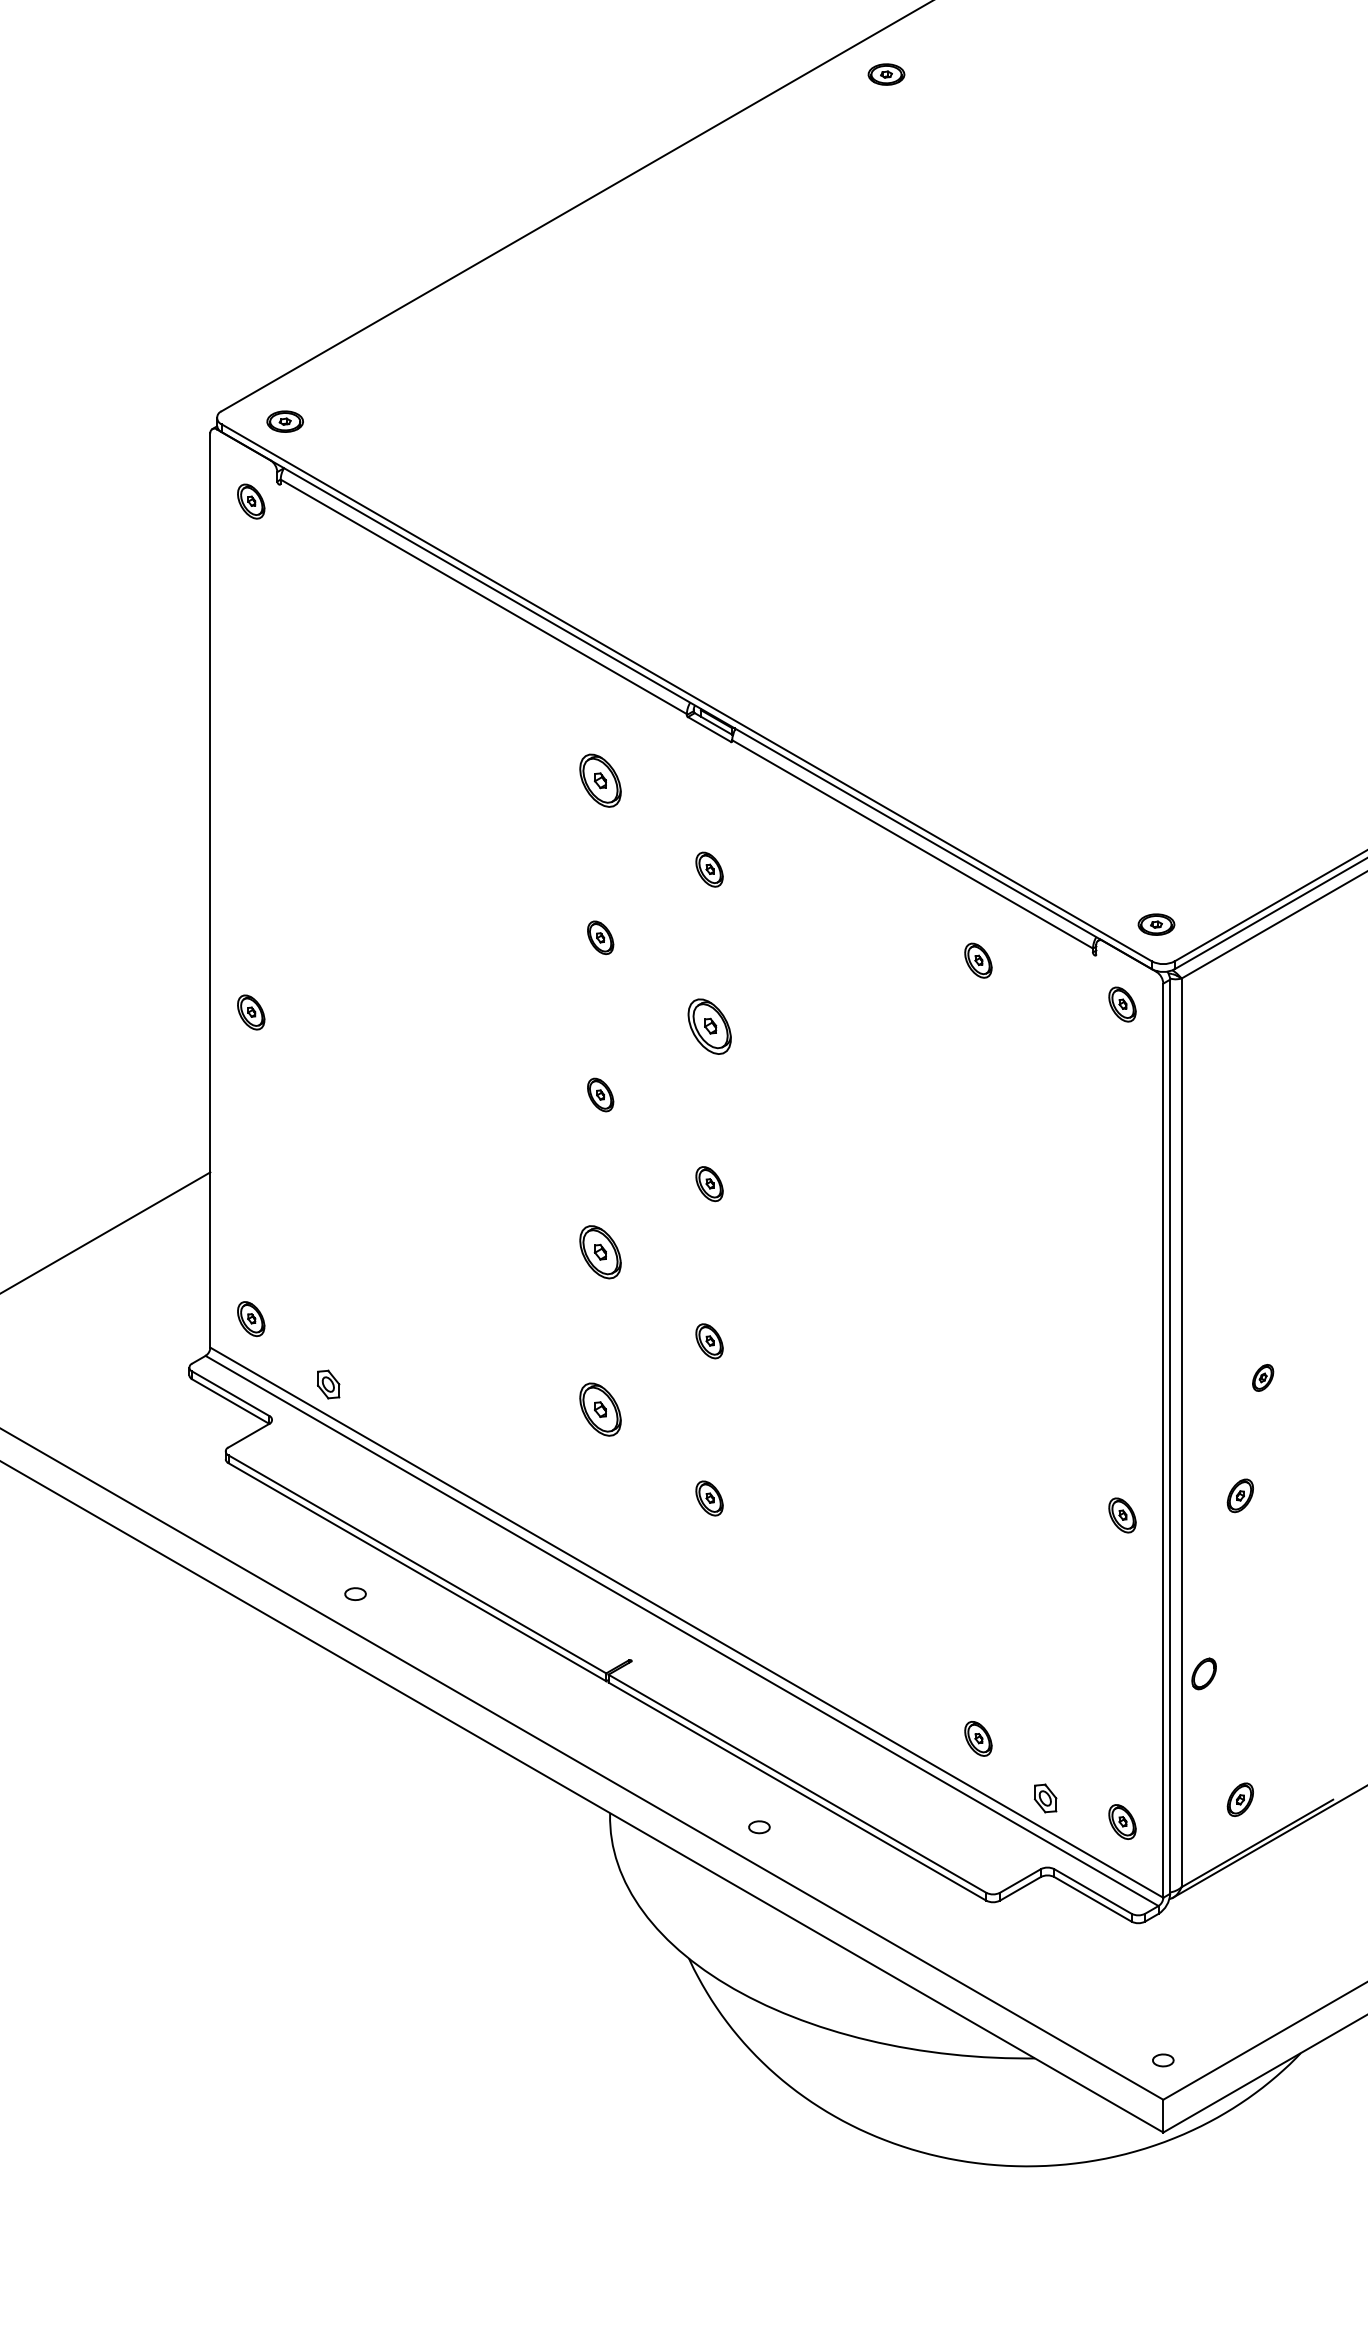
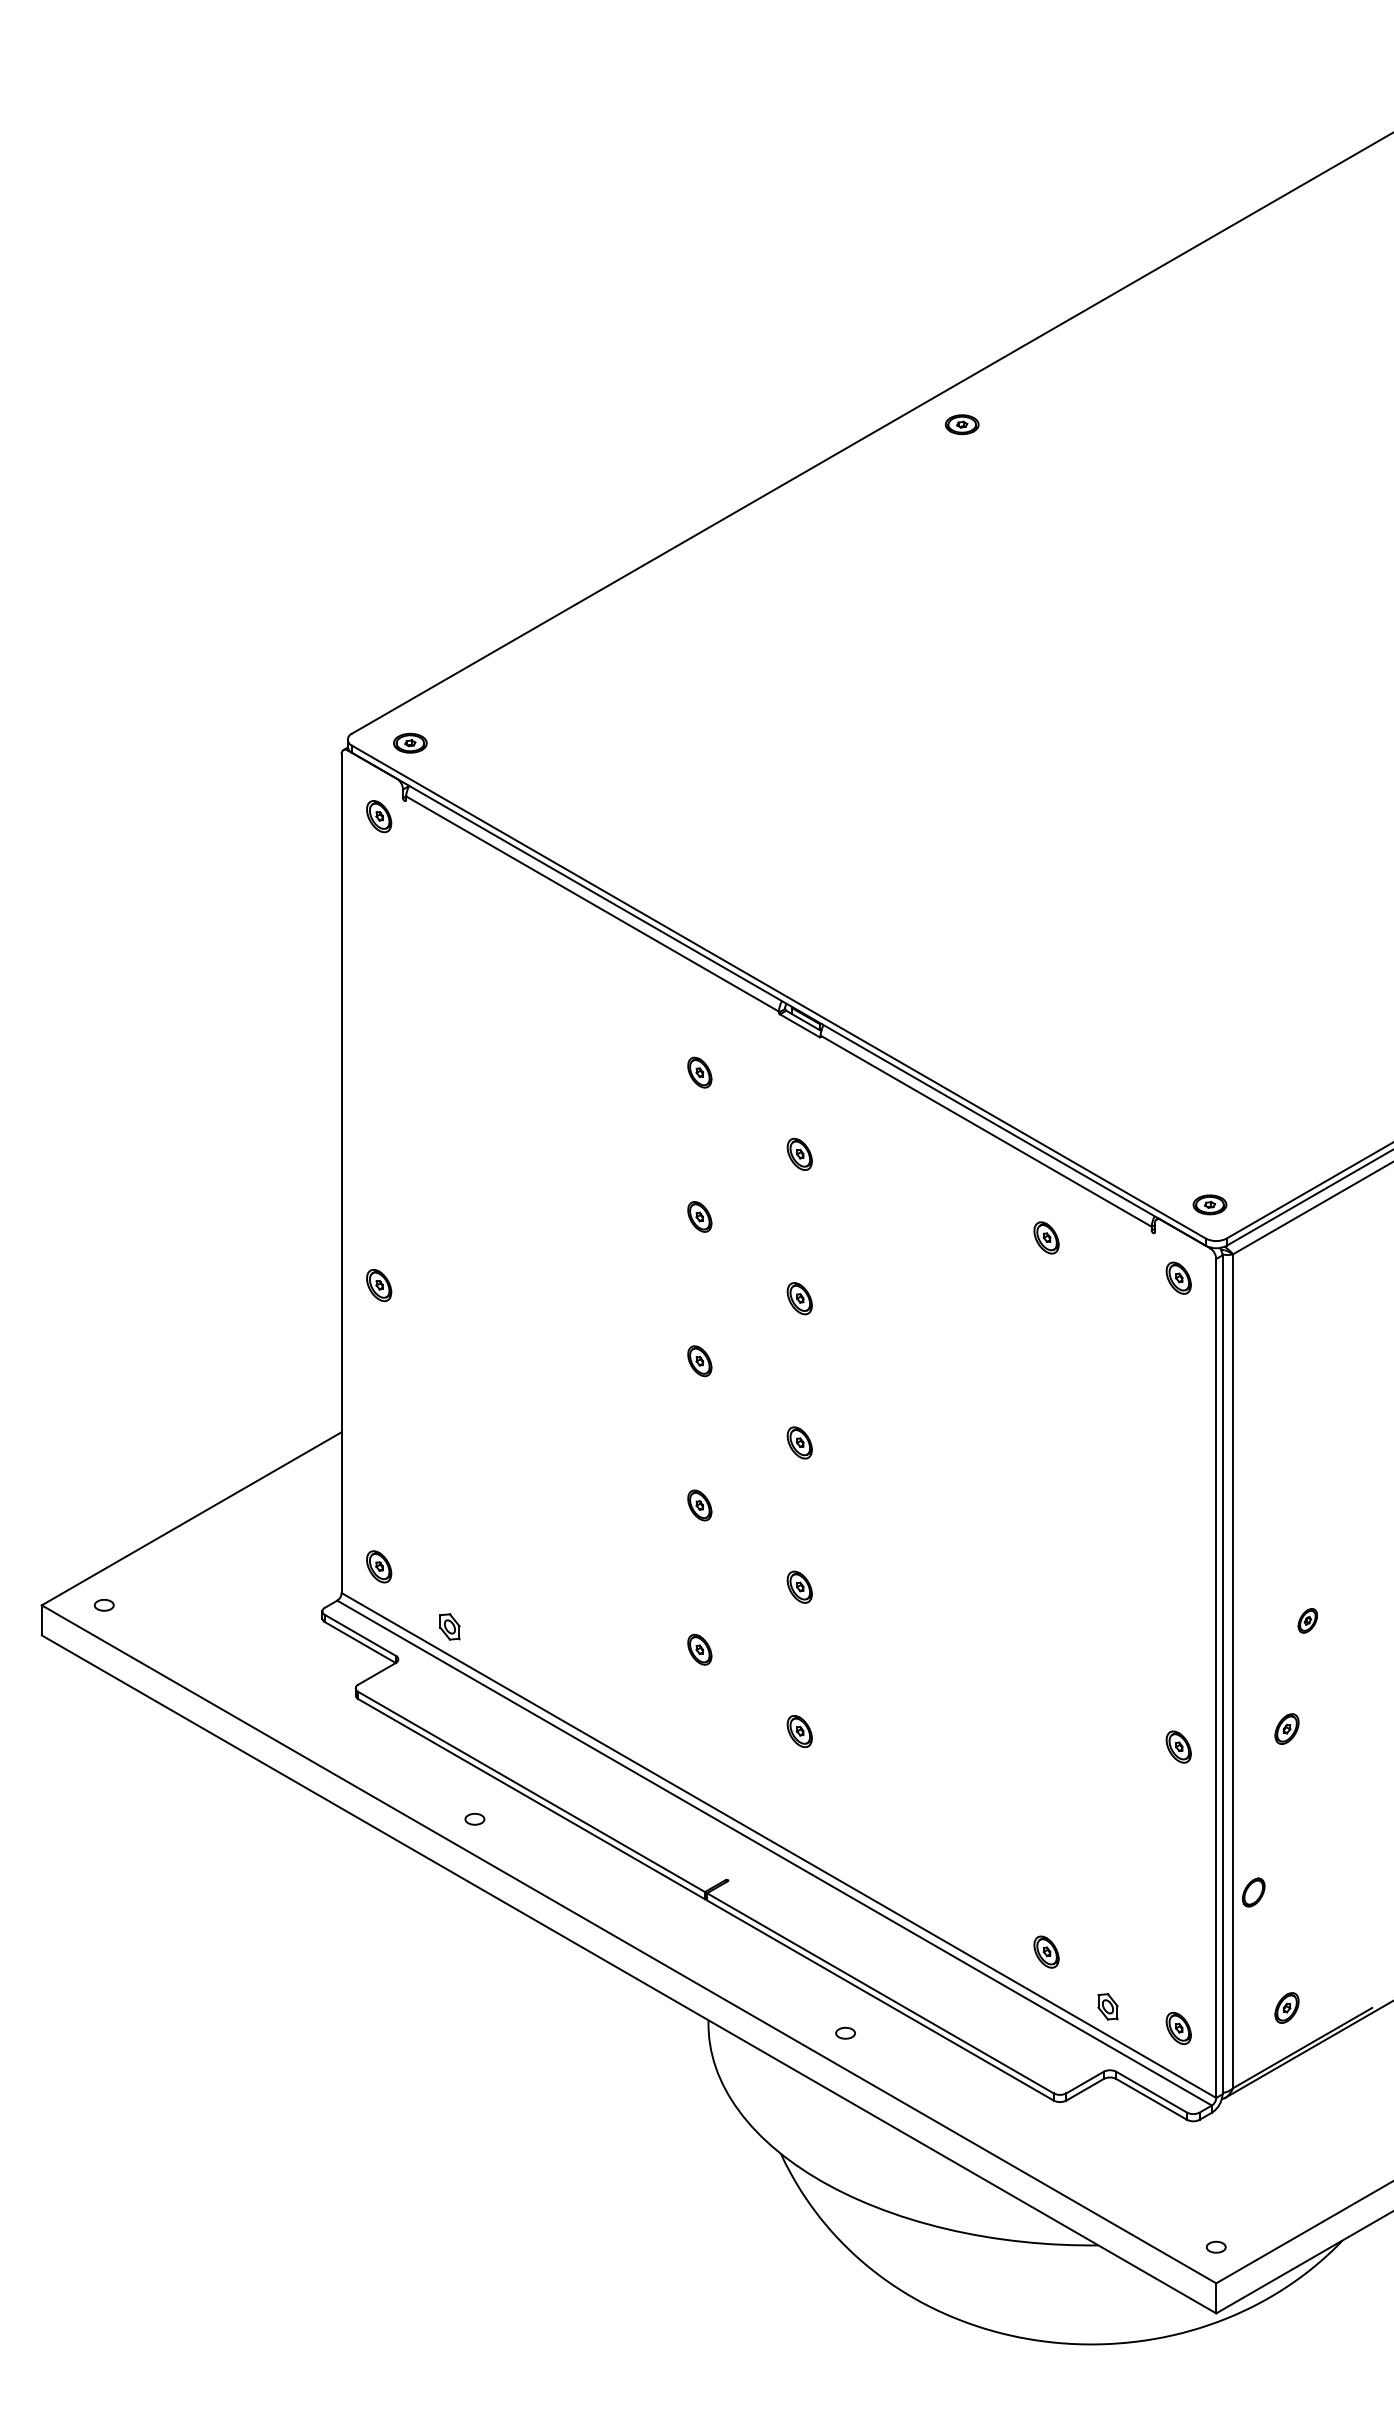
part: (600, 780) -> (699, 1072), size x0.62
part: (709, 1026) -> (799, 1298), size x0.62
part: (600, 1252) -> (699, 1505), size x0.62
part: (600, 1409) -> (699, 1649), size x0.62

